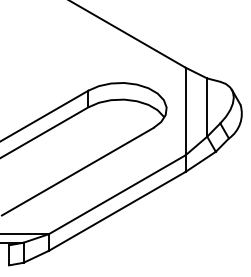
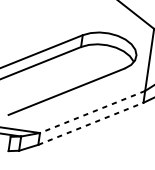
line: (117, 194) -> (92, 111), solid -> dashed
line: (117, 211) -> (91, 123), solid -> dashed

